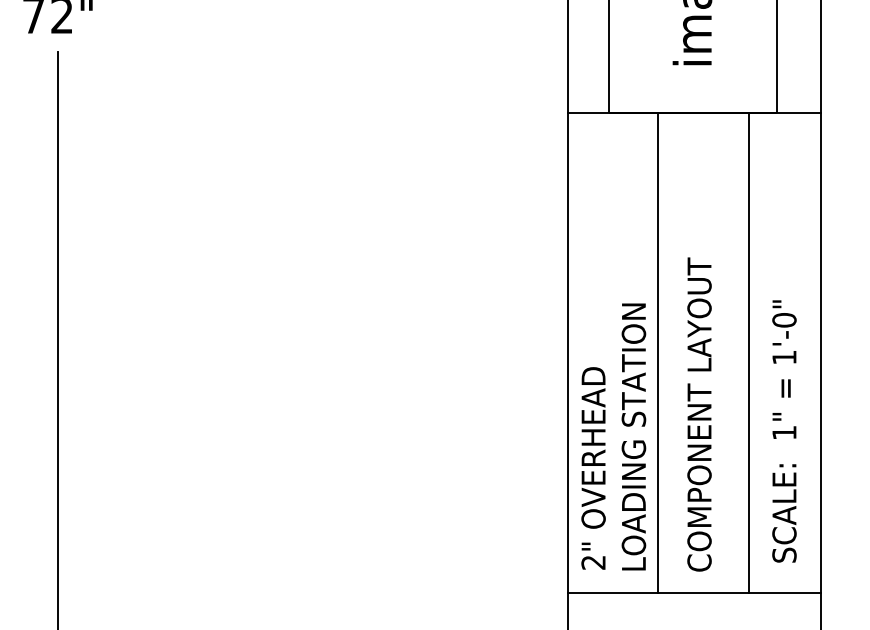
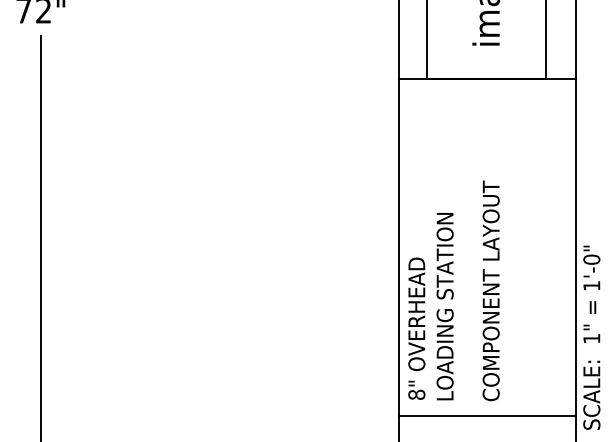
line: (658, 352) -> (462, 247), removed
line: (748, 352) -> (525, 247), removed
text: (784, 431) -> (591, 337), moved
text: (593, 562) -> (416, 394), 2" -> 8"

